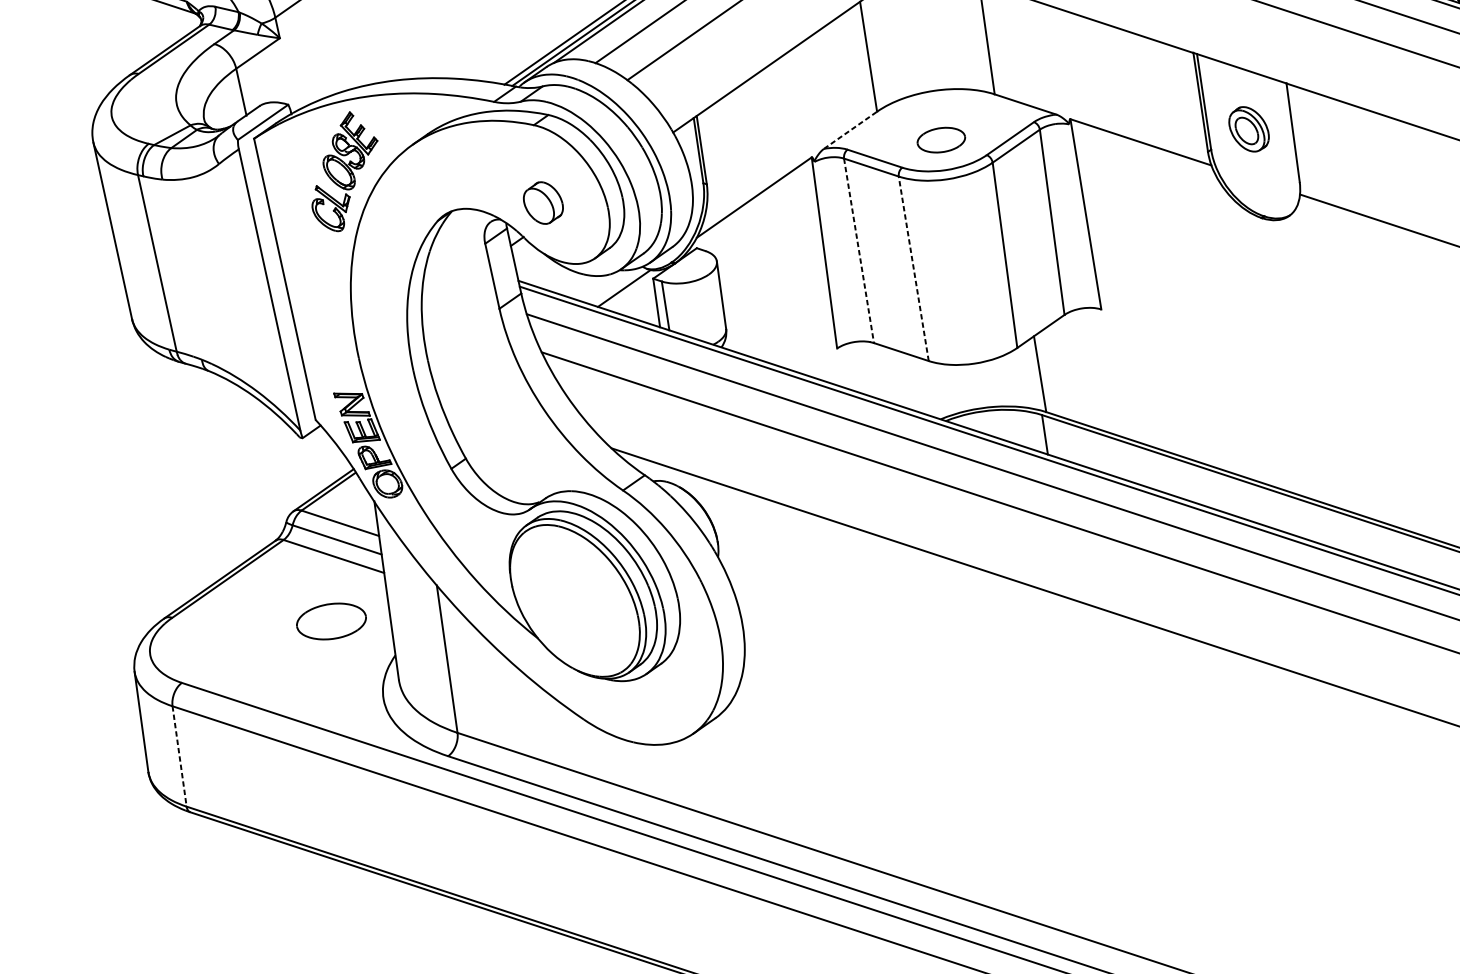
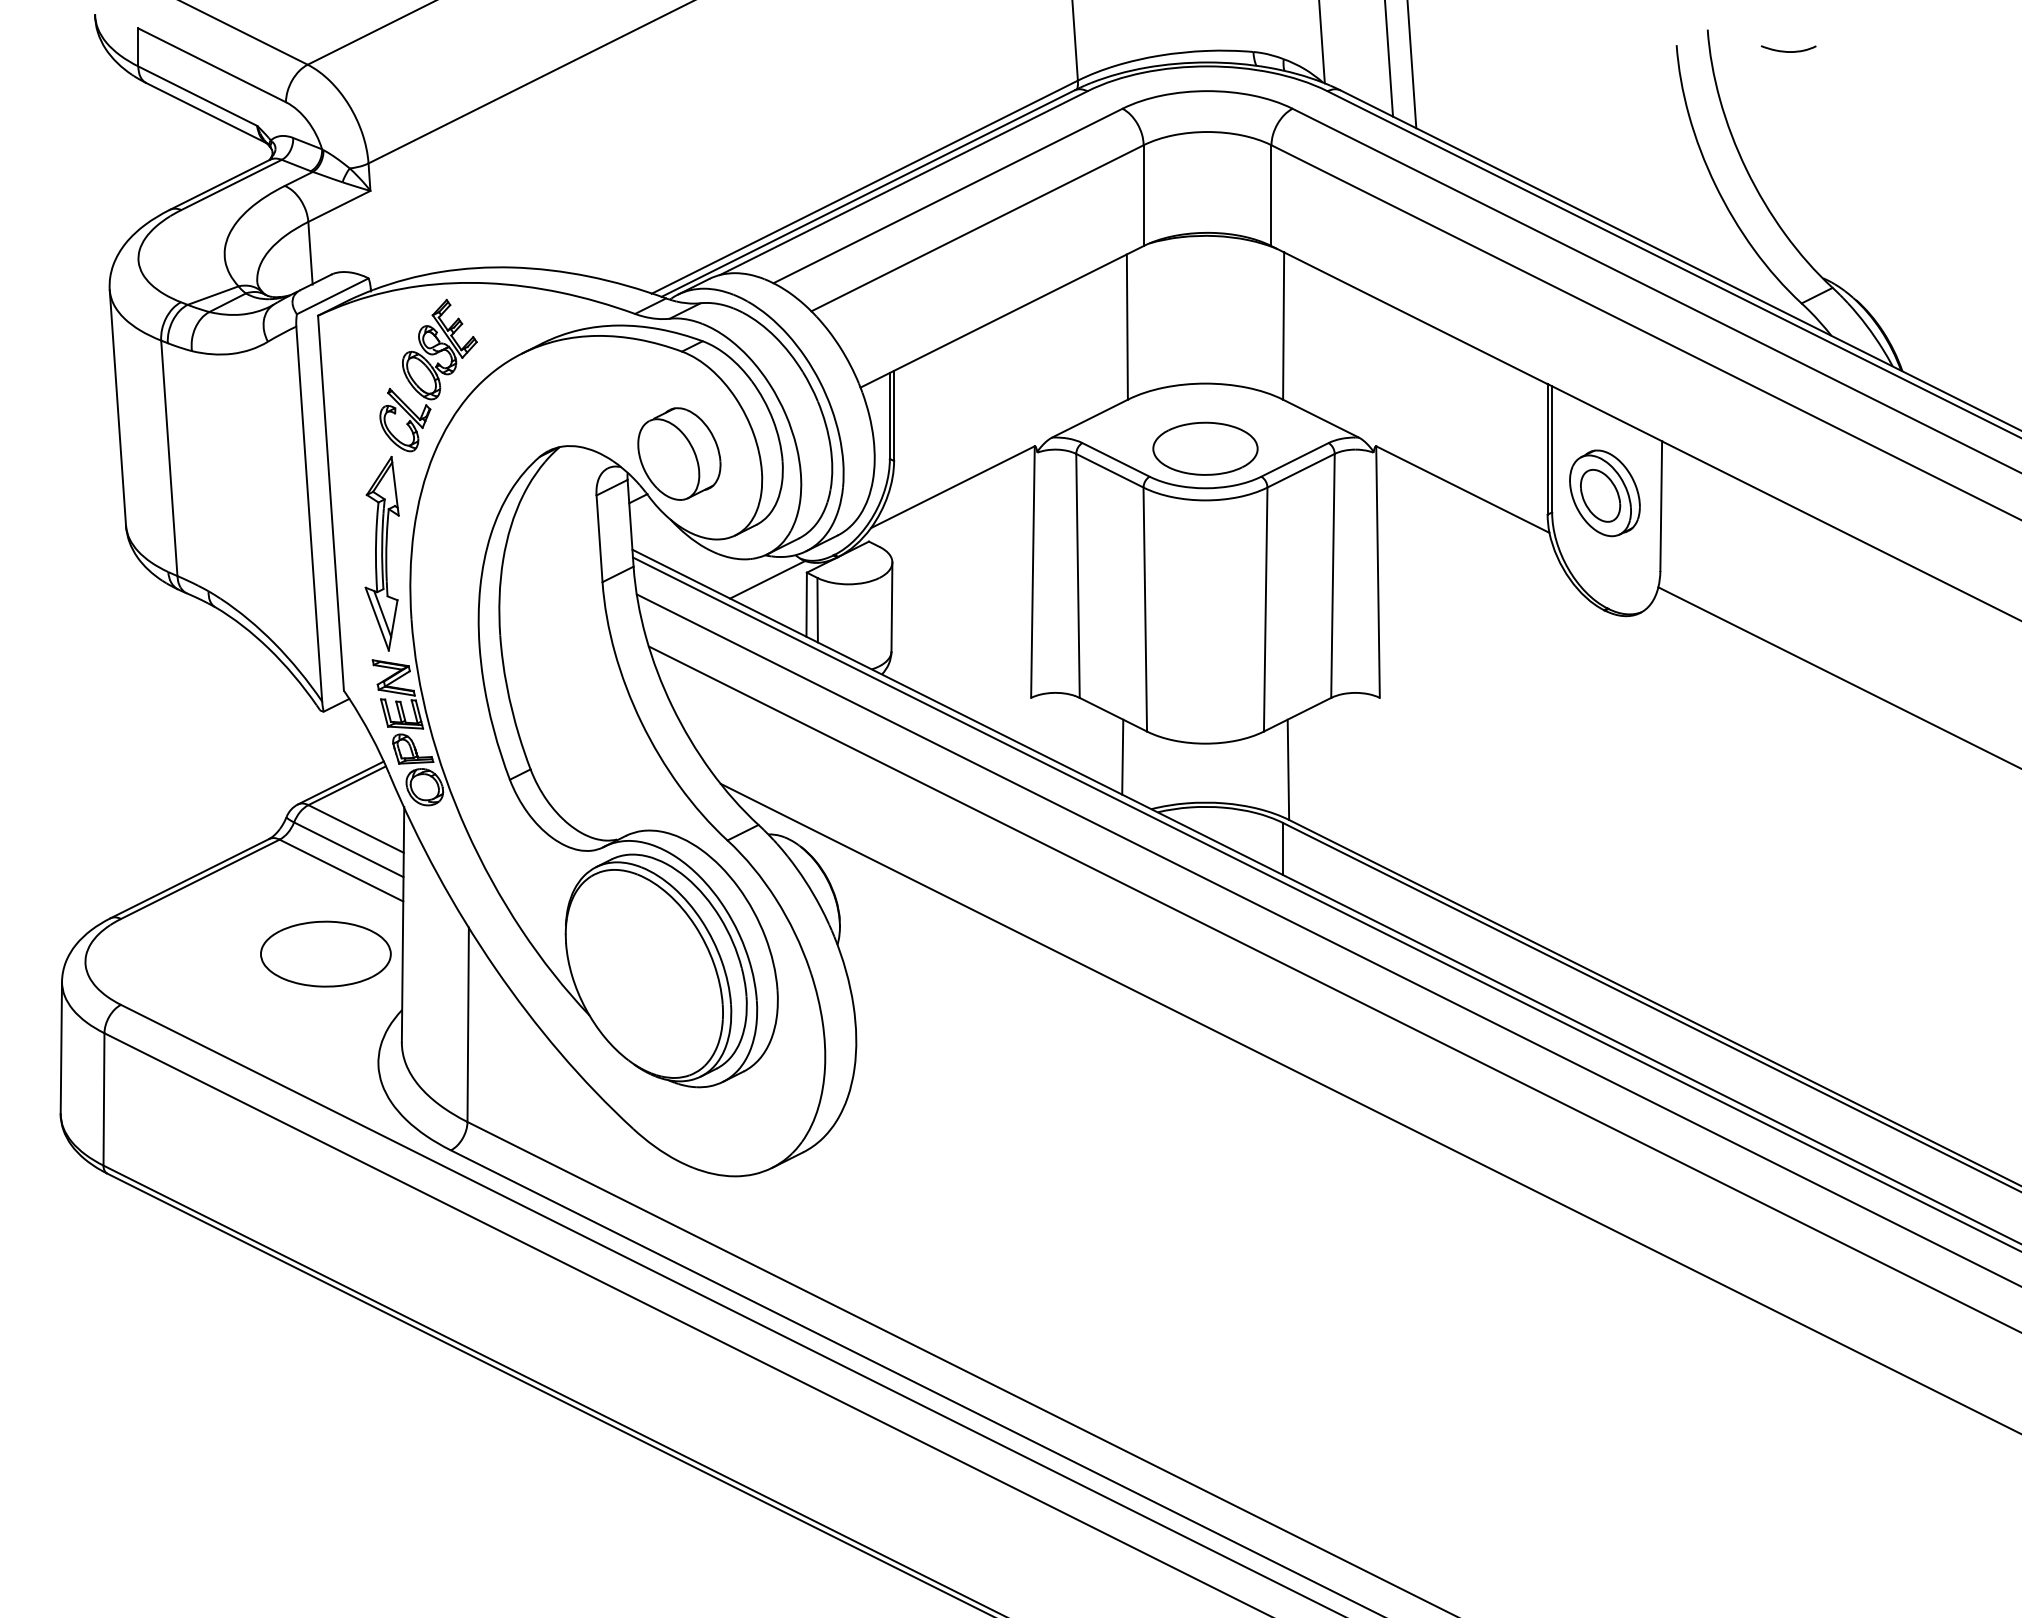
part: (1248, 129) -> (1604, 493), size x1.43
line: (850, 130) -> (1090, 418), dashed -> solid
part: (941, 140) -> (1205, 448), size x1.67
part: (543, 202) -> (679, 453), size x1.67
line: (859, 251) -> (1078, 576), dashed -> solid
line: (913, 268) -> (1145, 609), dashed -> solid
part: (328, 311) -> (381, 553), added
line: (912, 382) -> (1122, 756), added
part: (331, 621) -> (325, 953), size x1.43
line: (179, 756) -> (104, 1099), dashed -> solid

